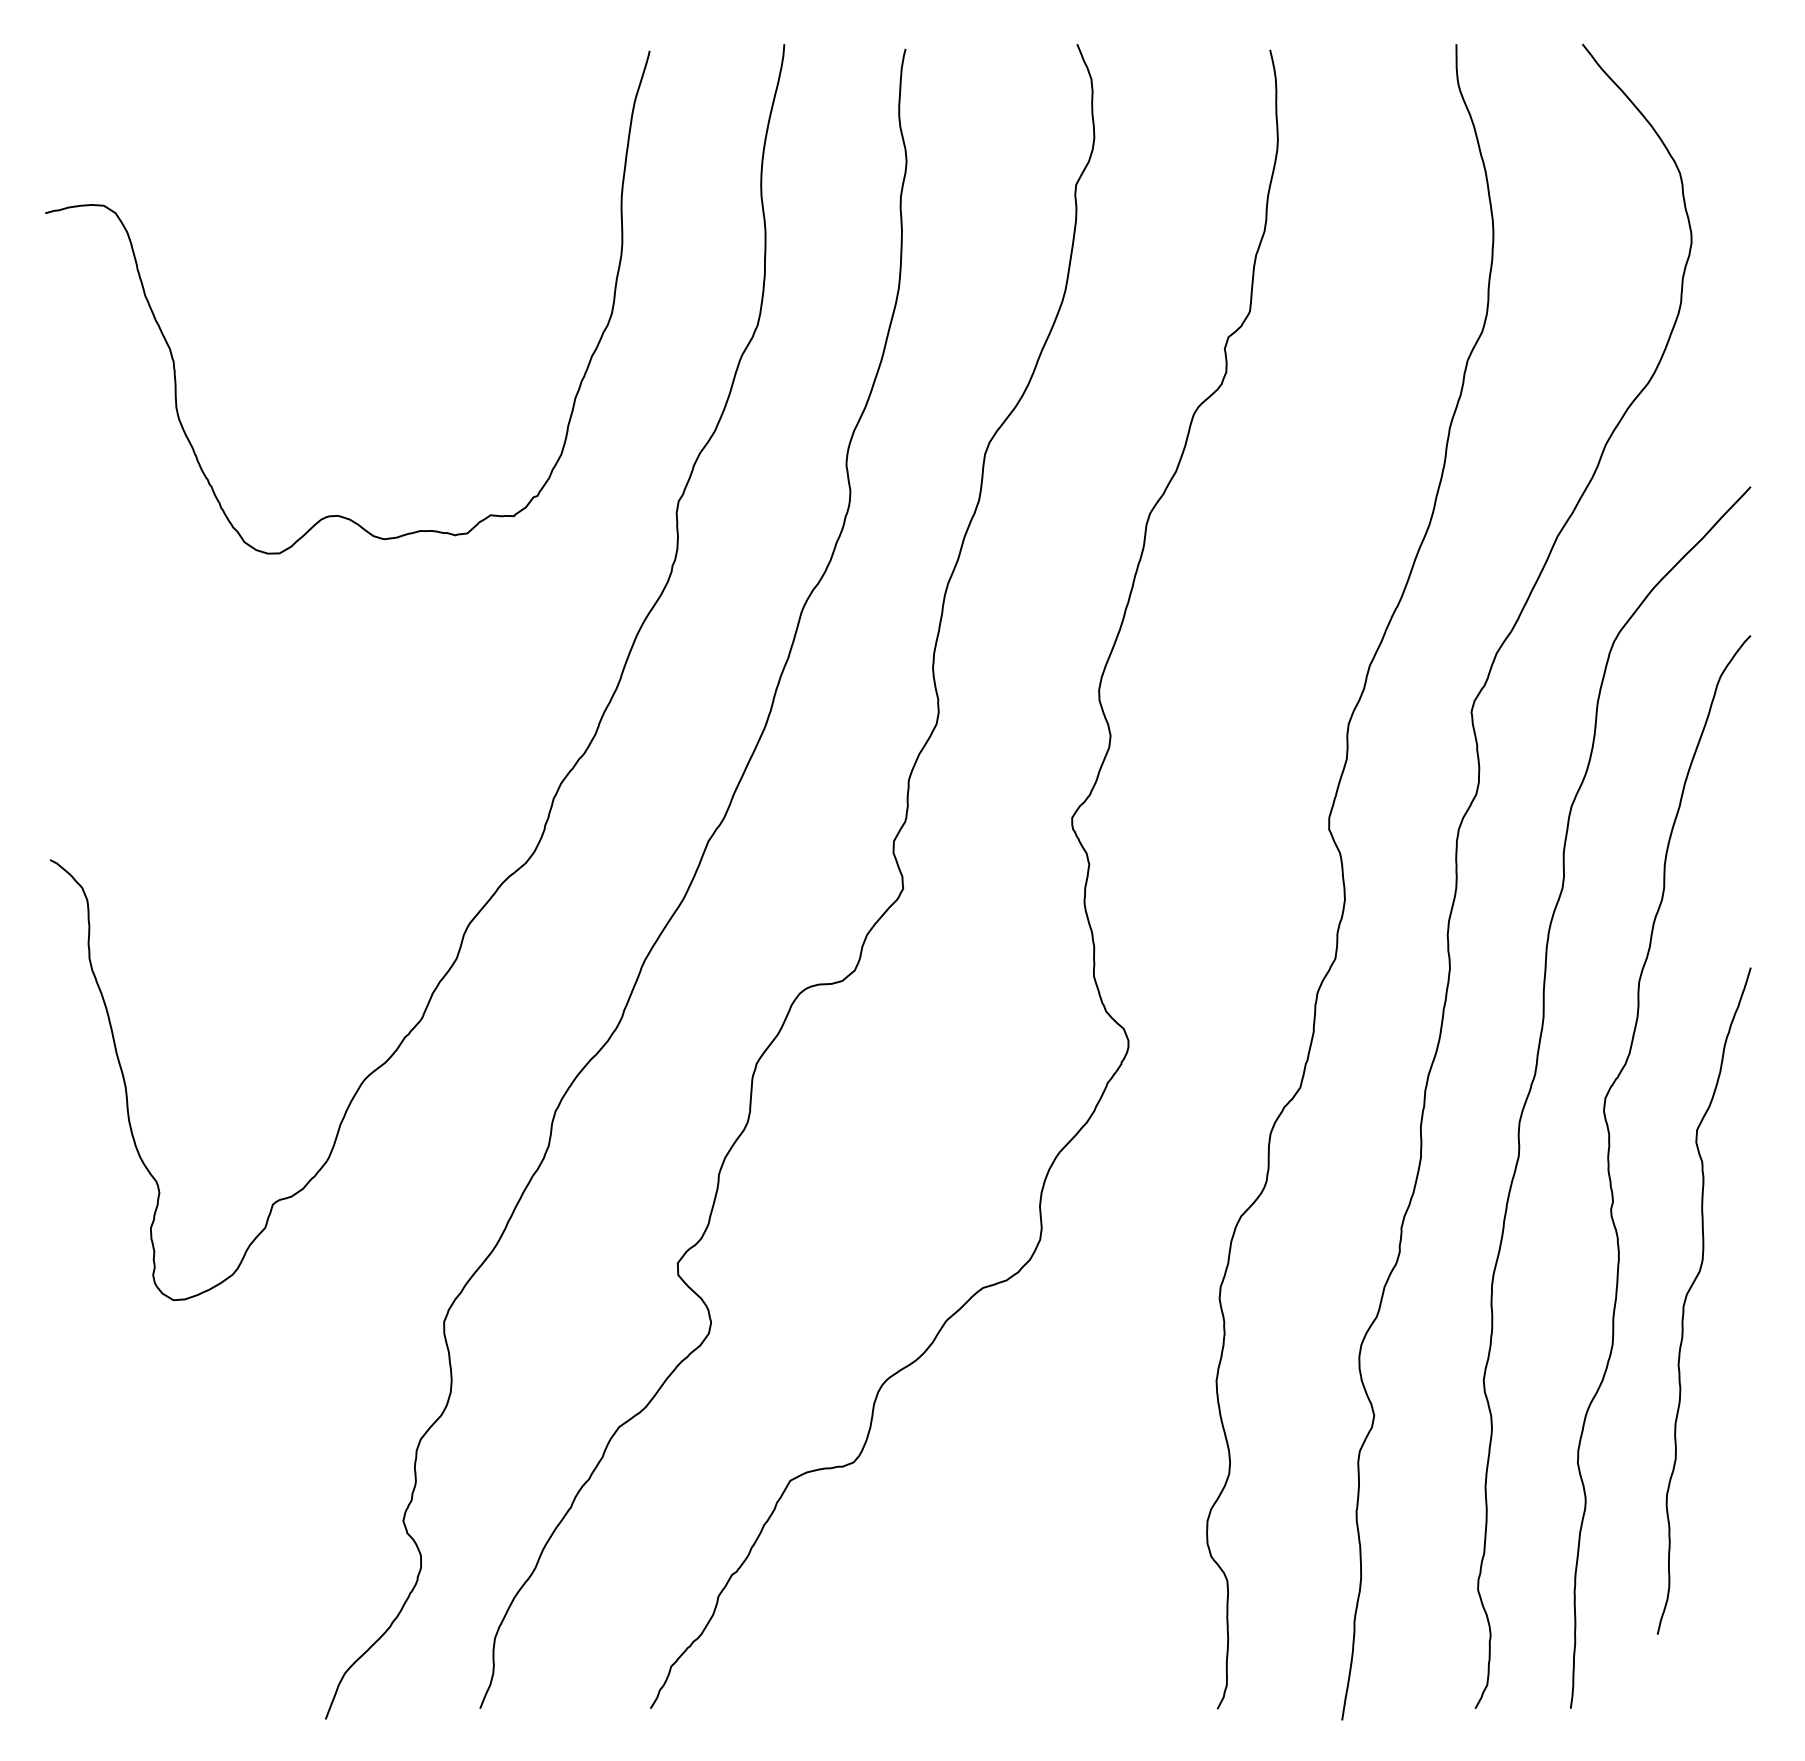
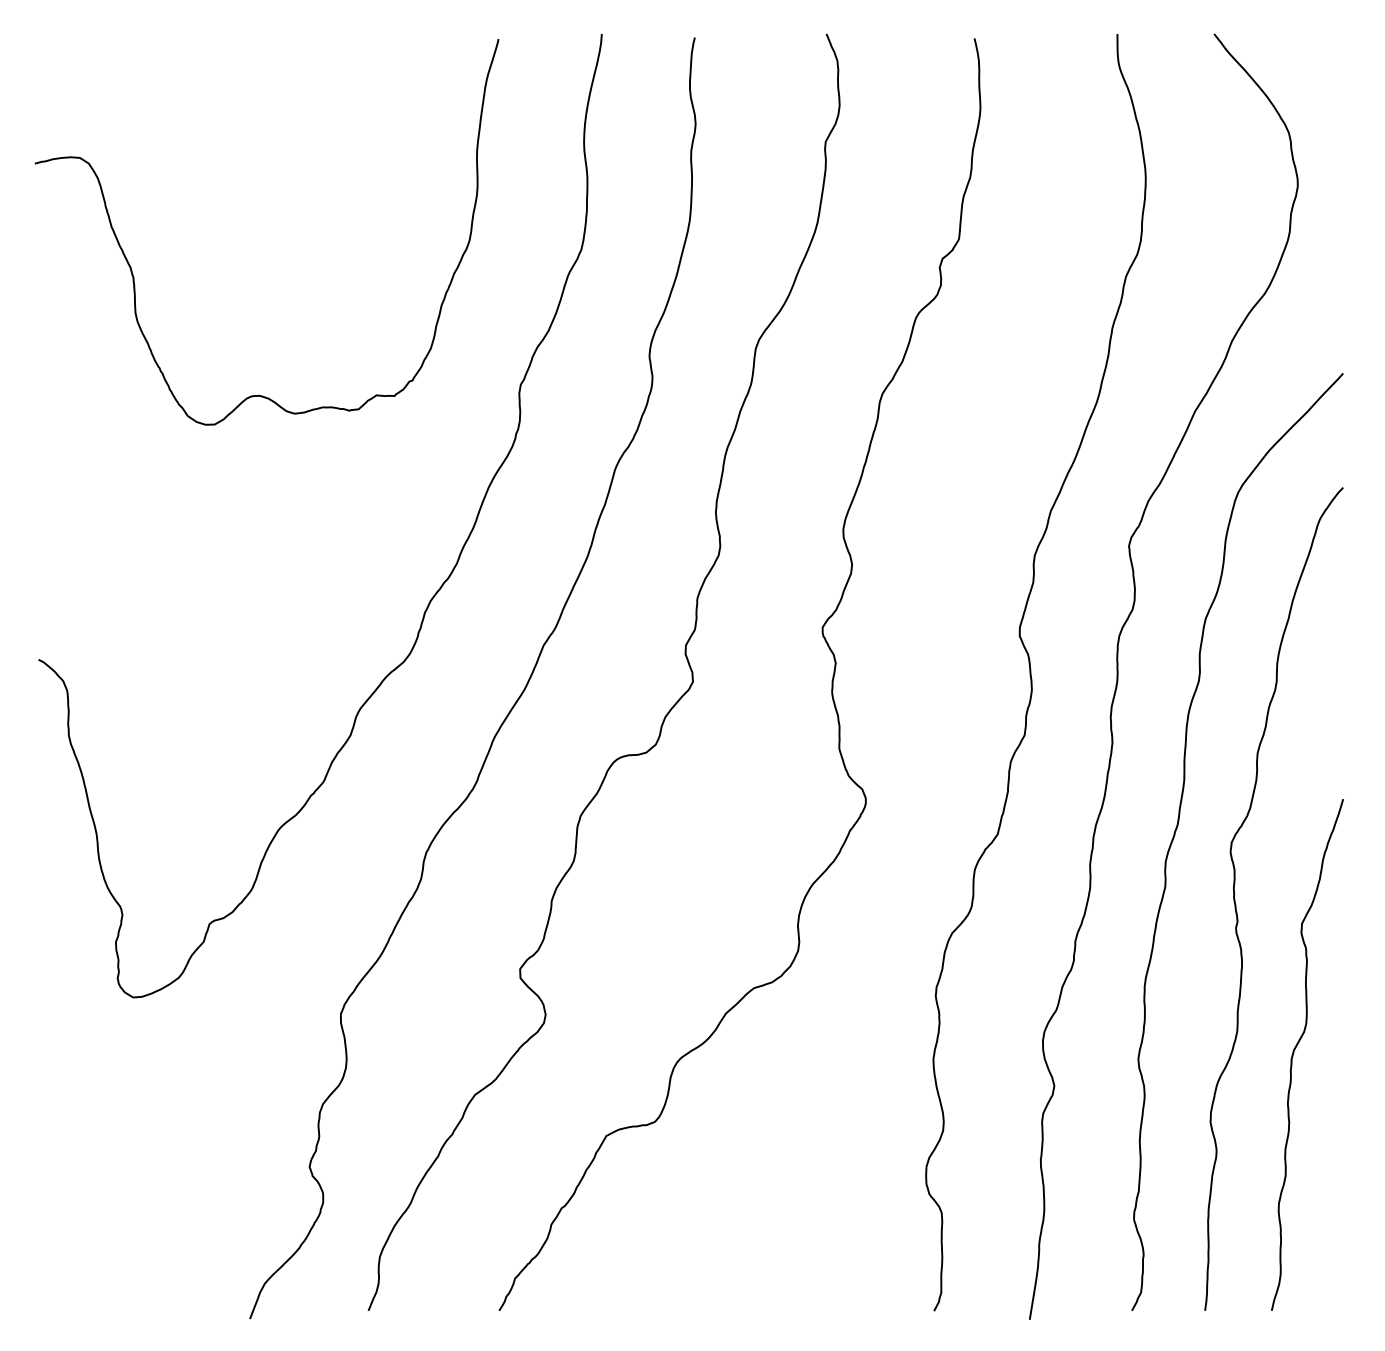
curve: (1689, 1292) -> (1296, 1048), moved

